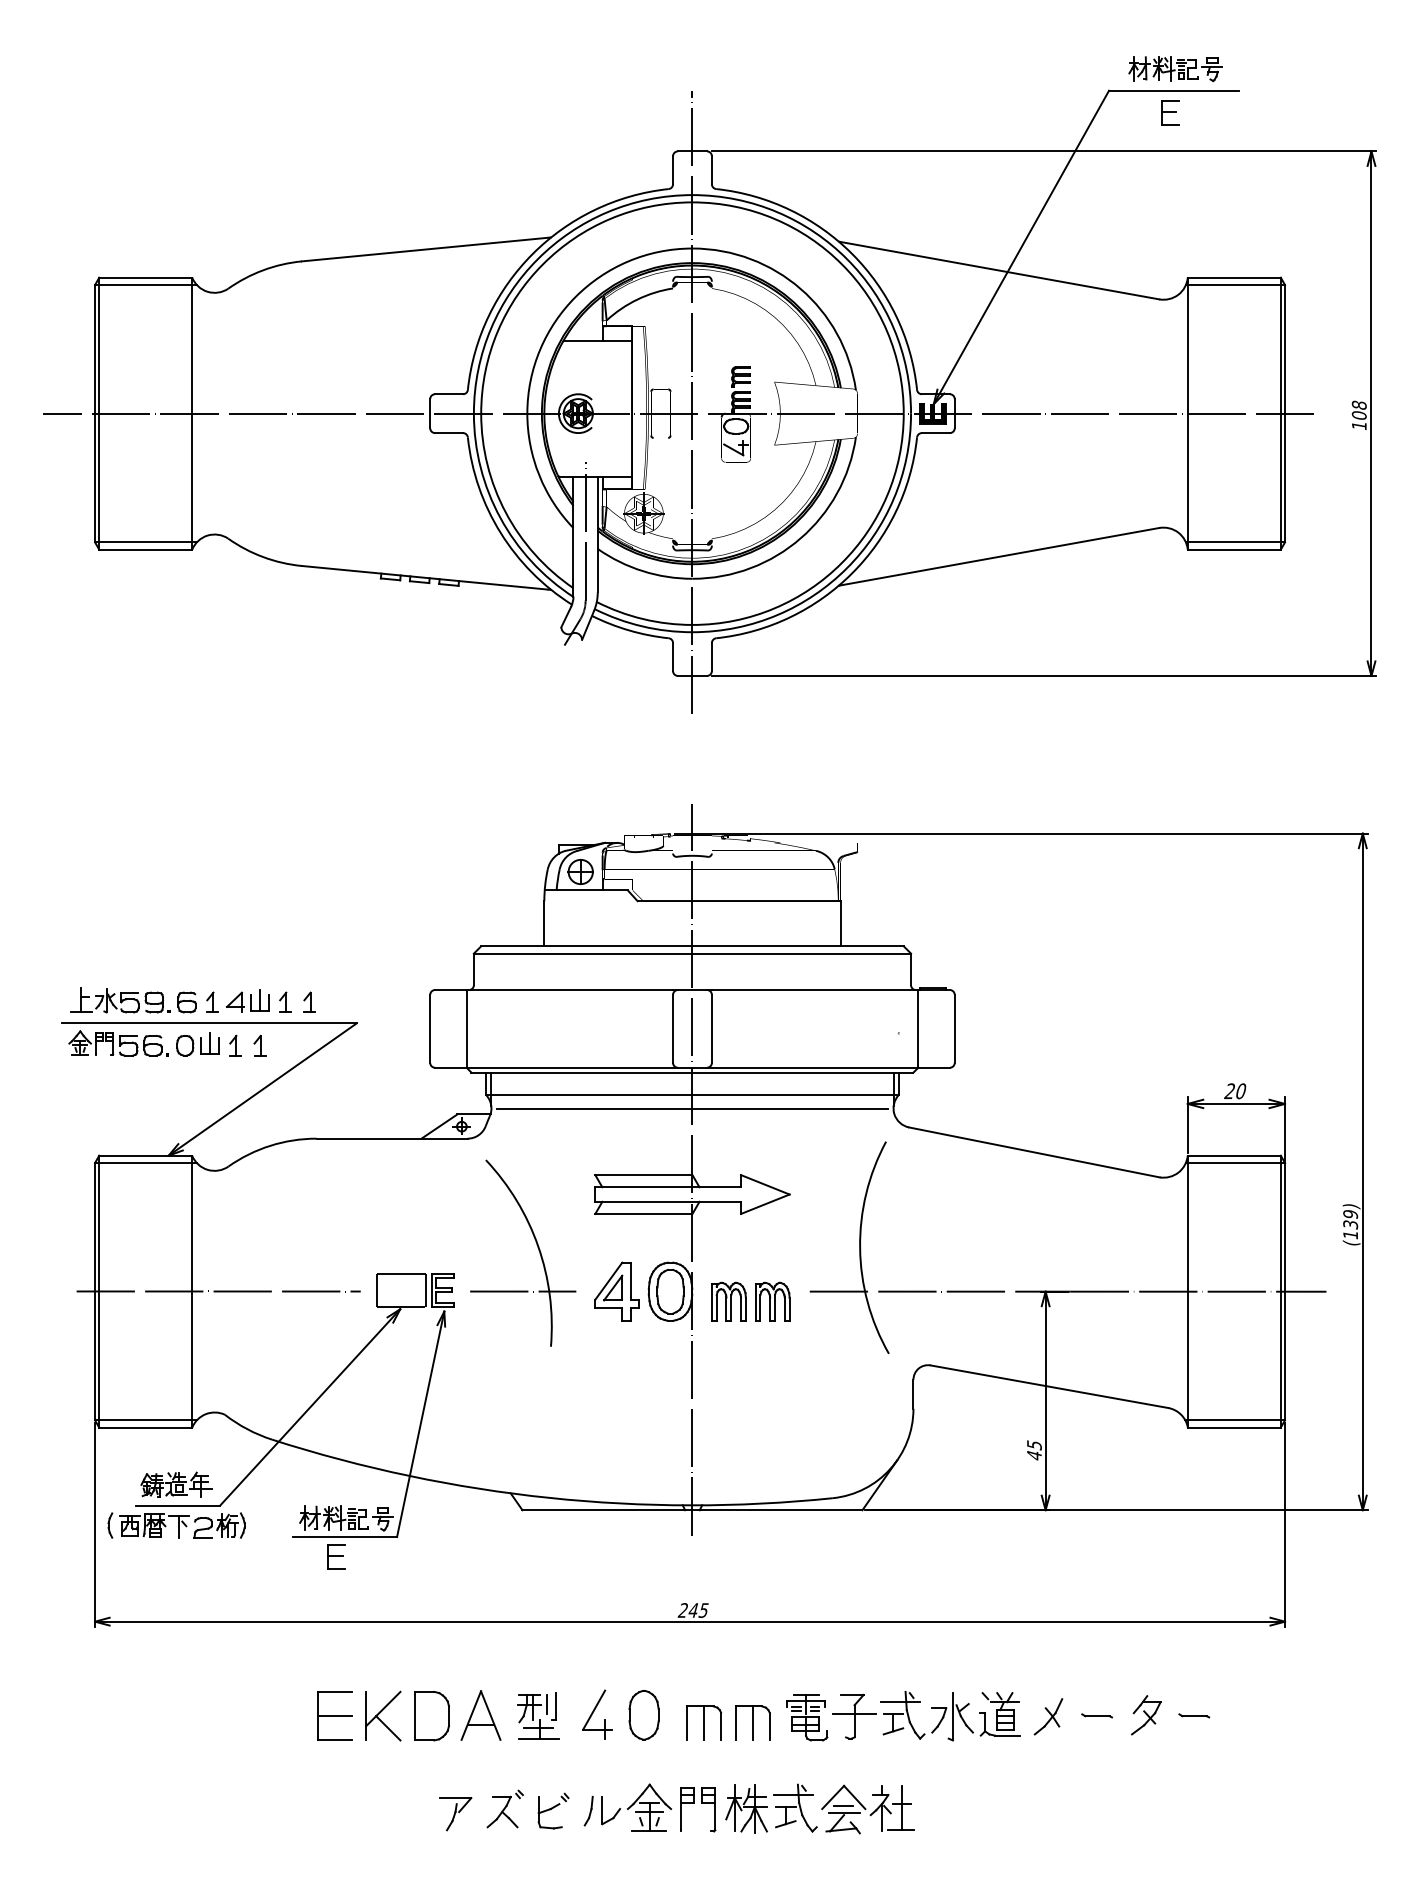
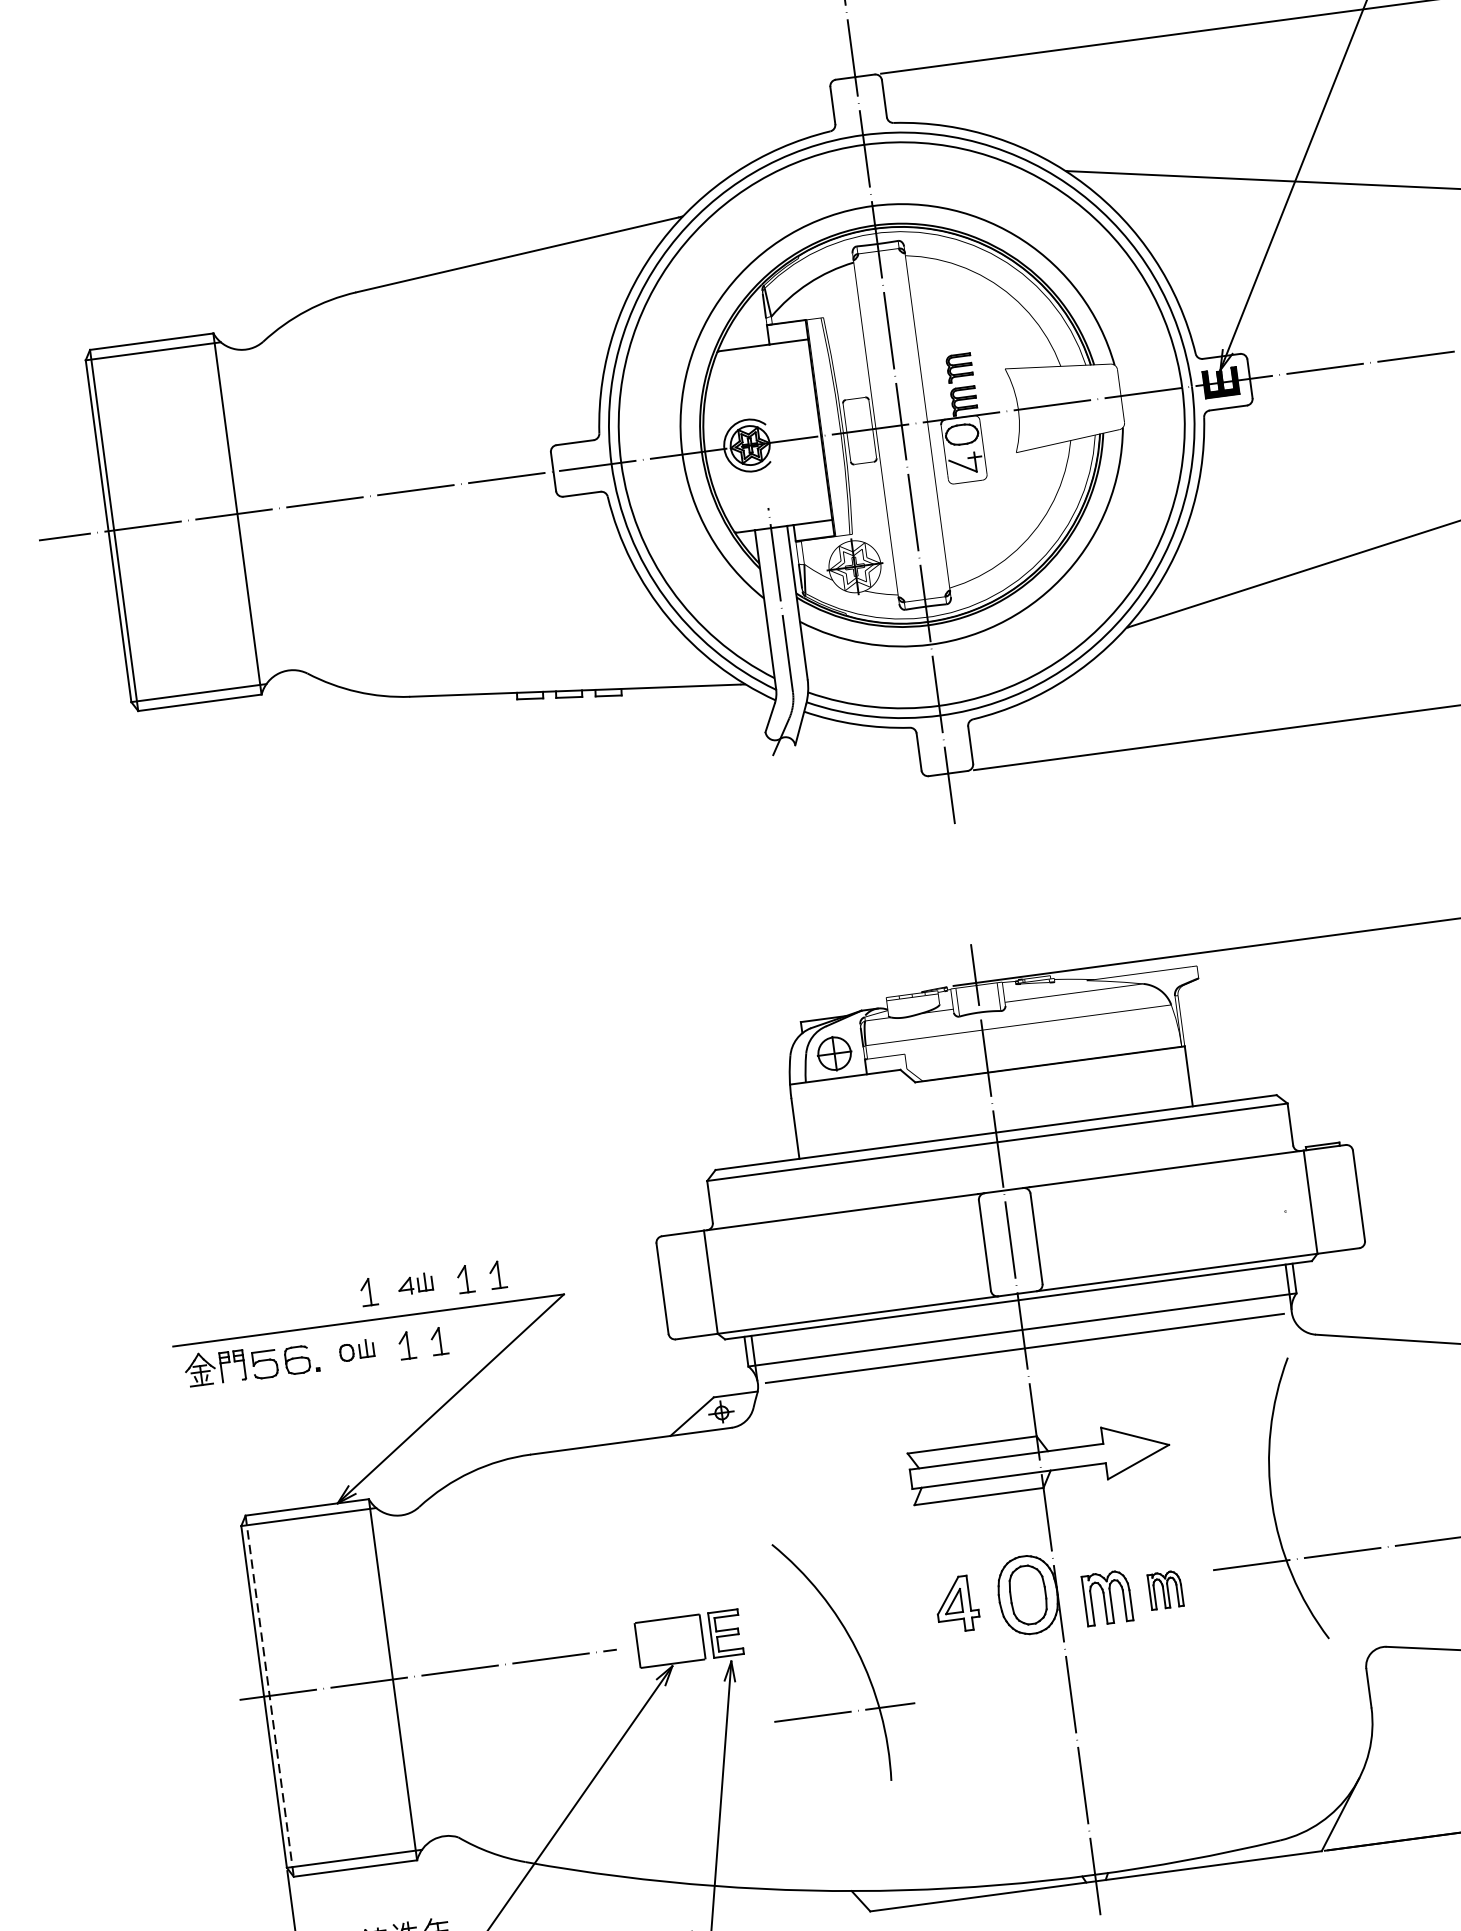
part: (133, 1000) -> (263, 1303), removed
part: (247, 1000) -> (414, 1283), size x0.6
part: (197, 1044) -> (356, 1350), size x0.6
part: (536, 1245) -> (854, 1649), moved
line: (99, 1291) -> (269, 1695), solid -> dashed
part: (616, 1291) -> (956, 1604), size x0.7
part: (772, 1301) -> (1165, 1589), size x0.7

